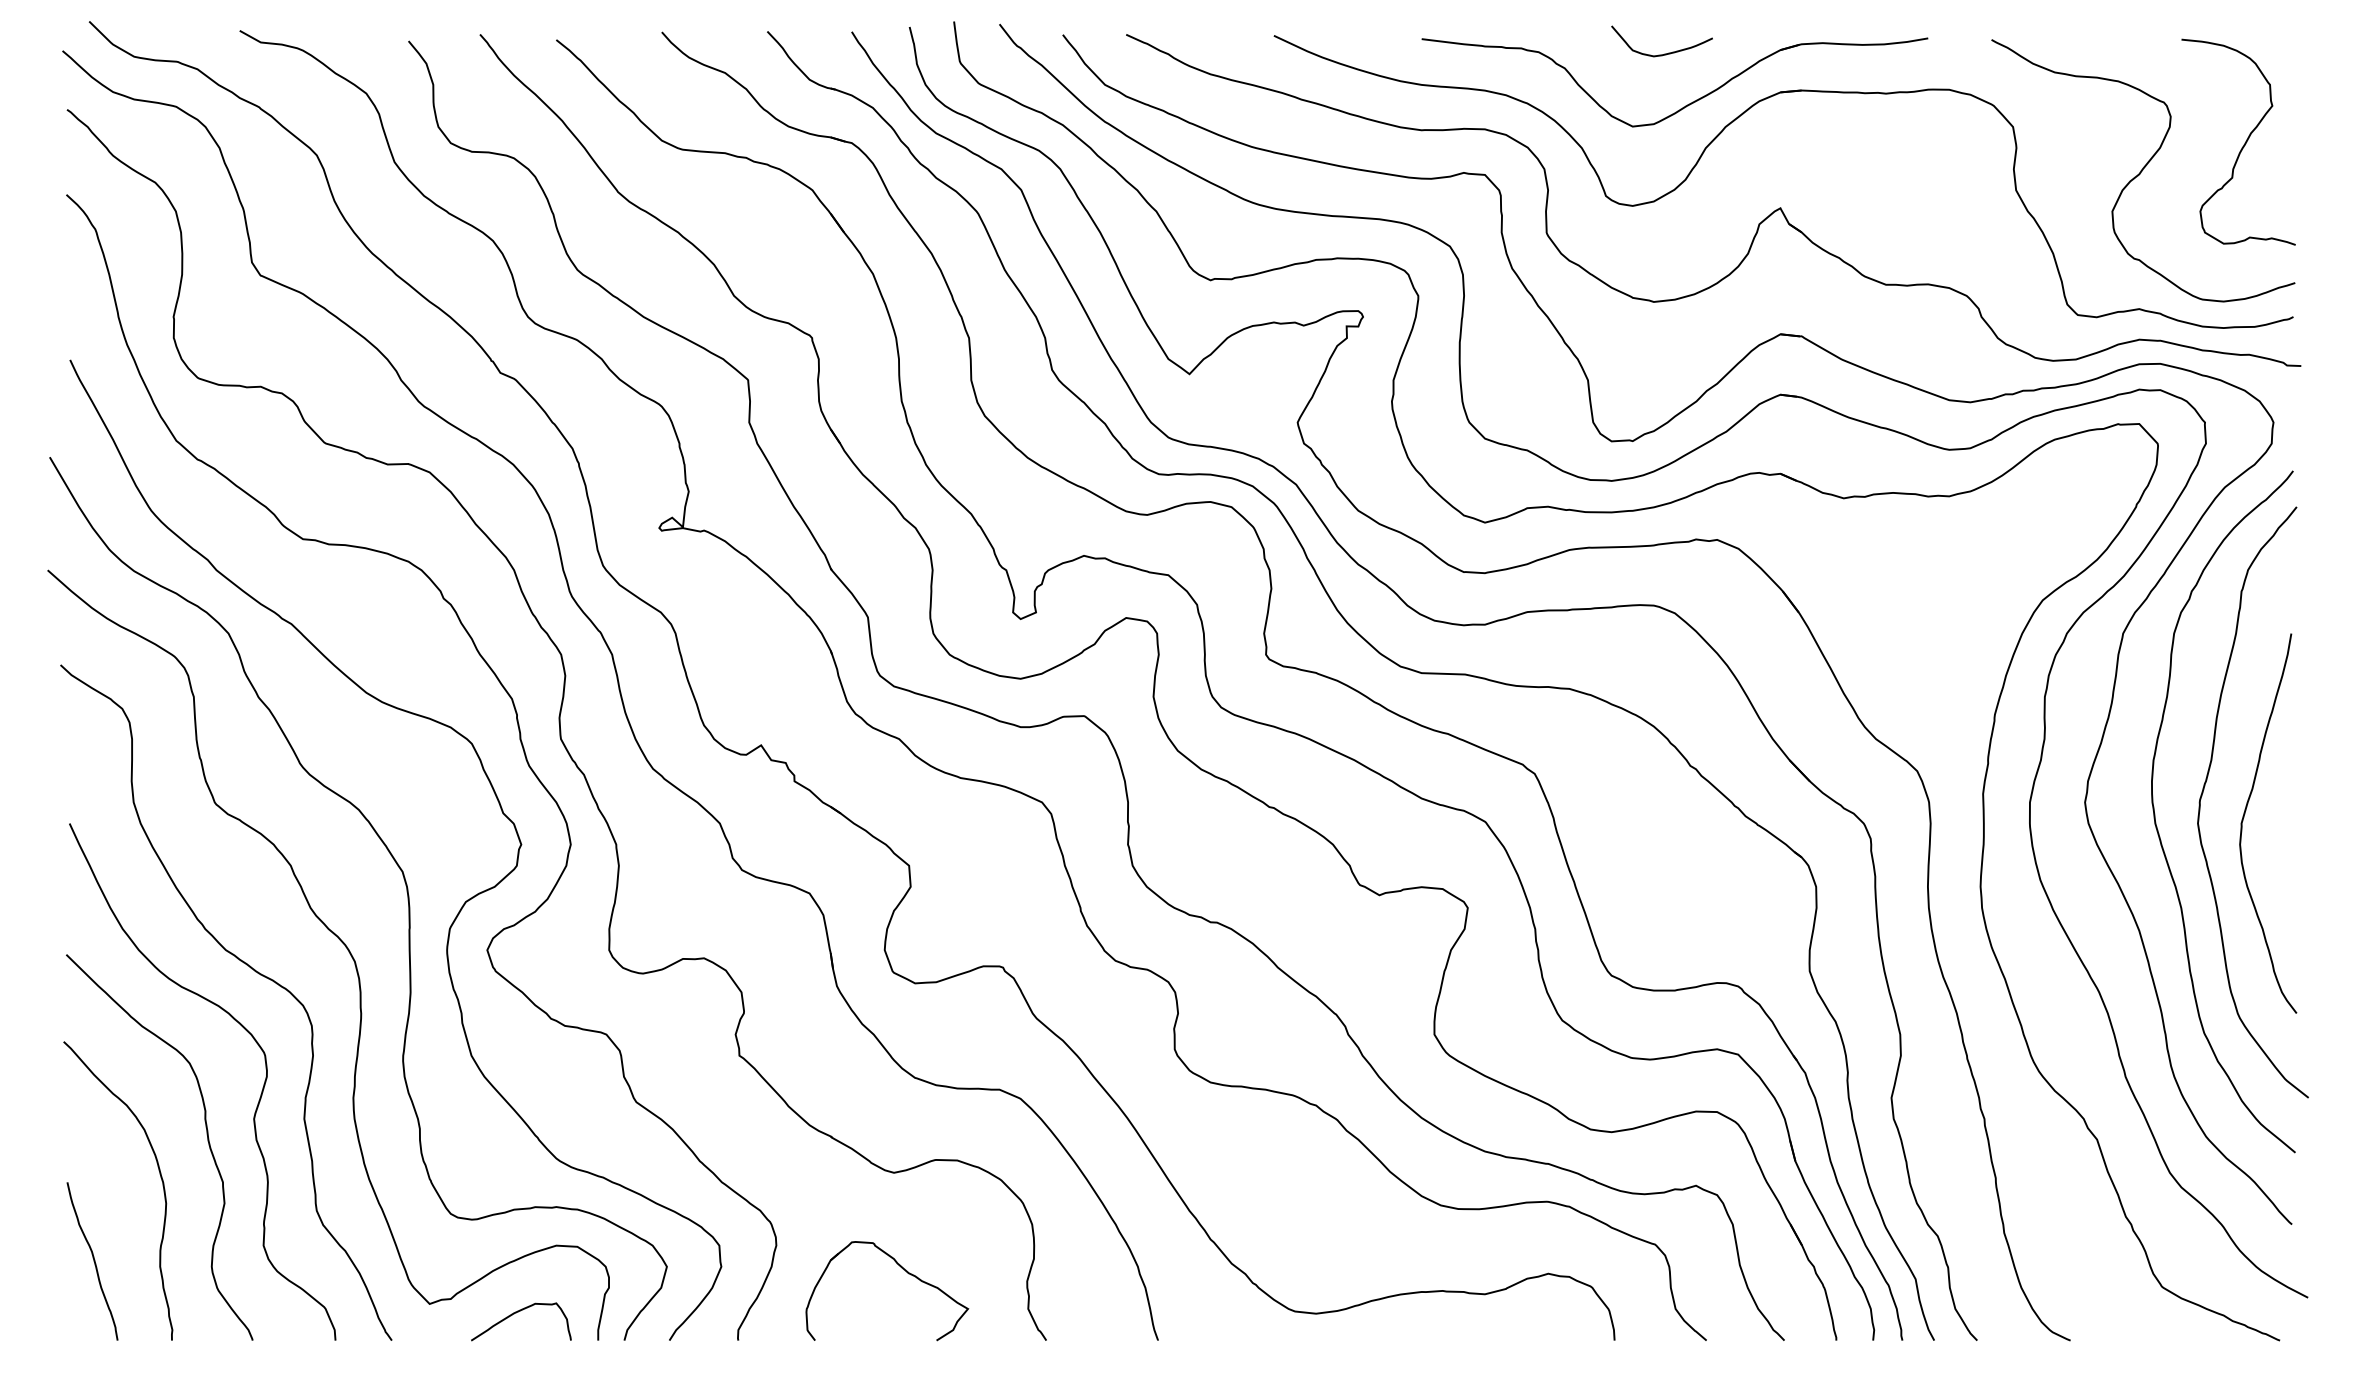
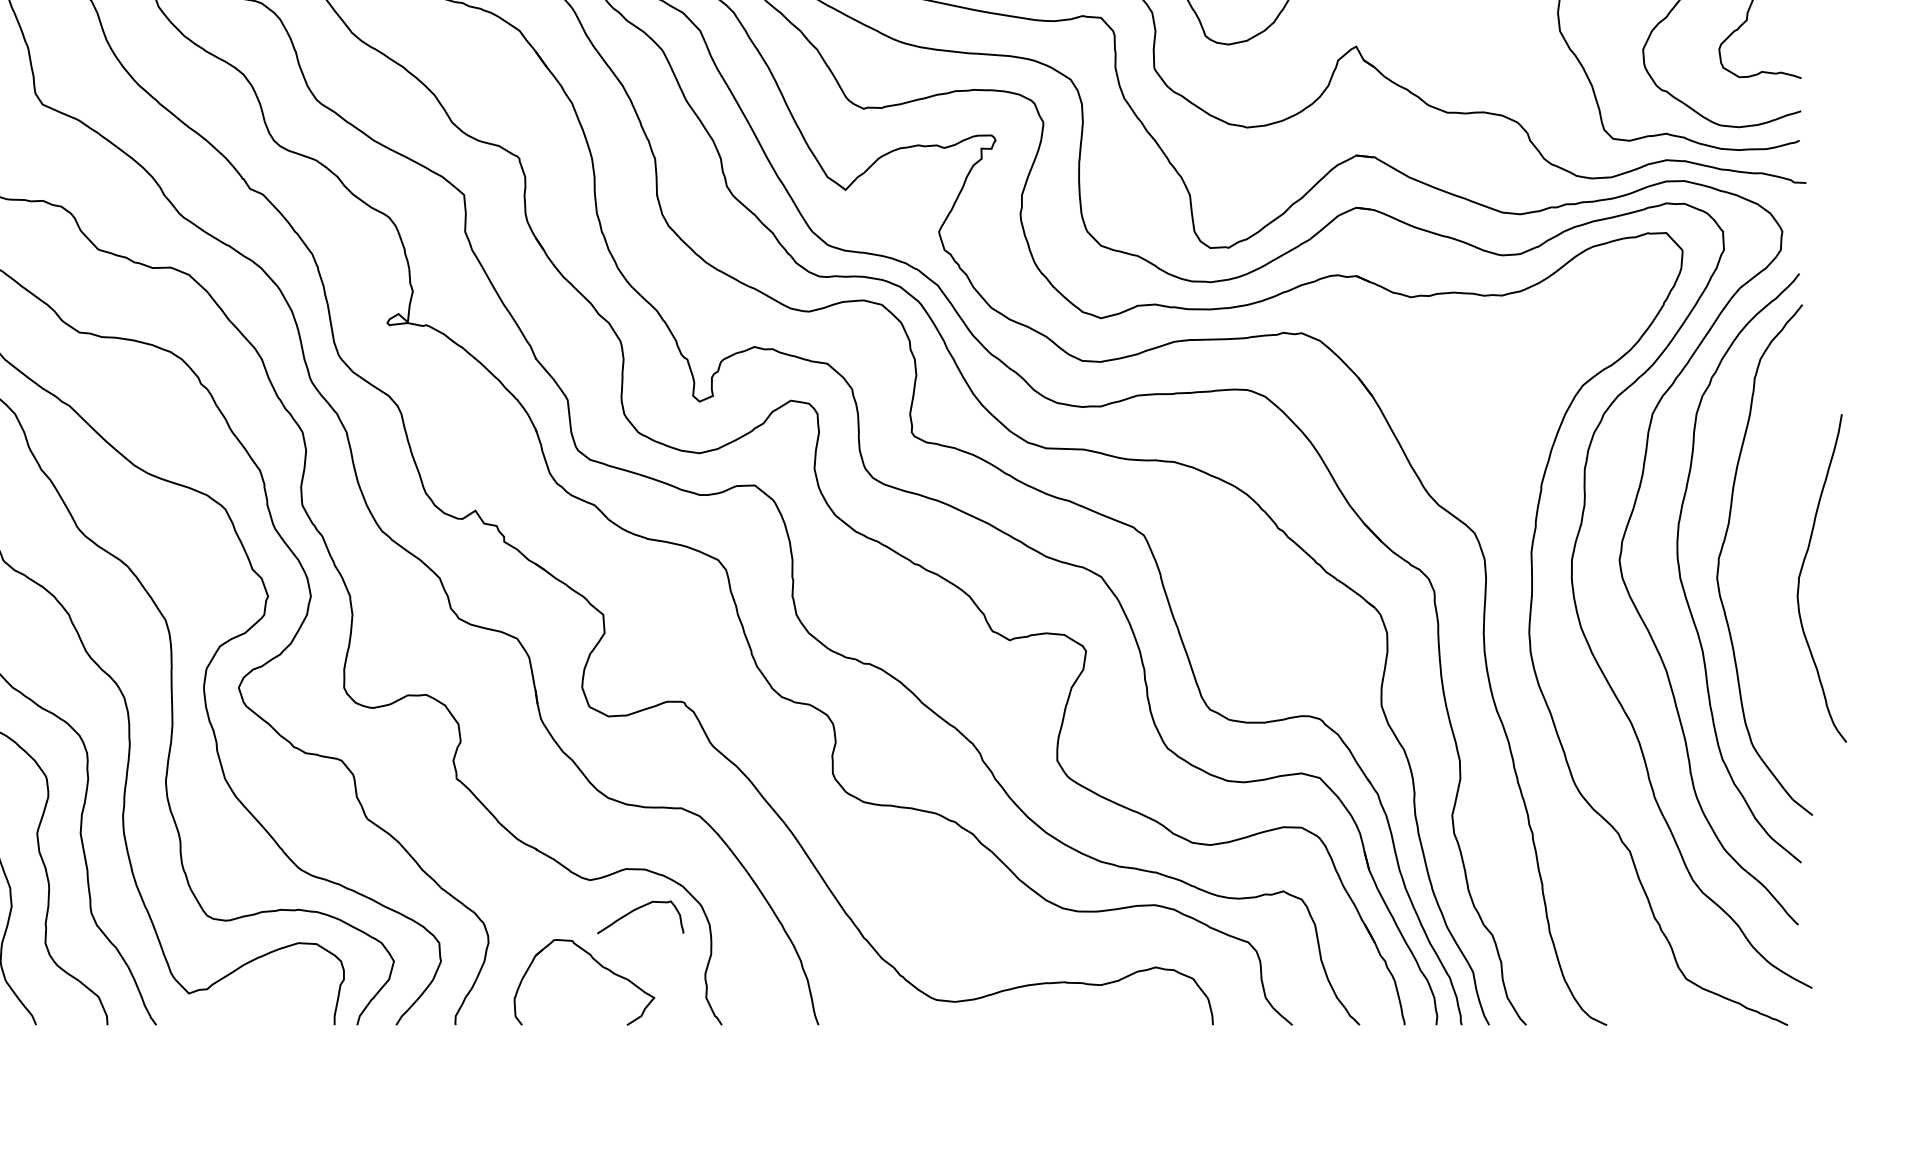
curve: (2245, 814) -> (1802, 570), moved
curve: (516, 1313) -> (636, 910), moved

